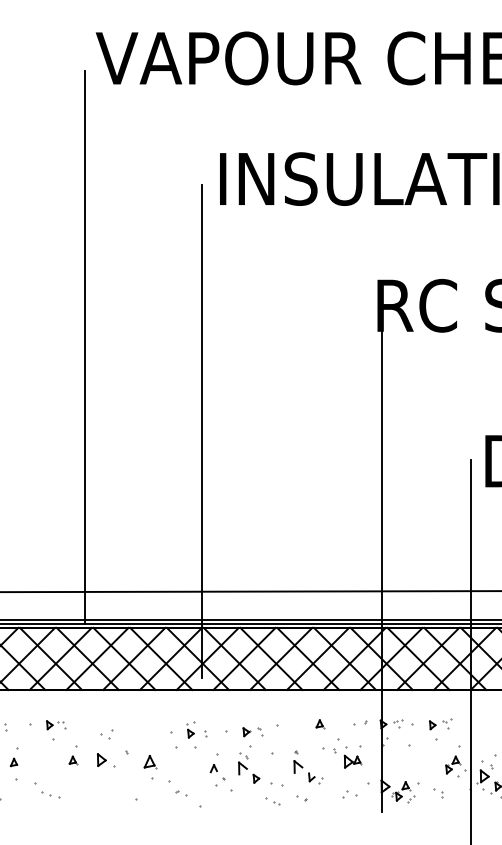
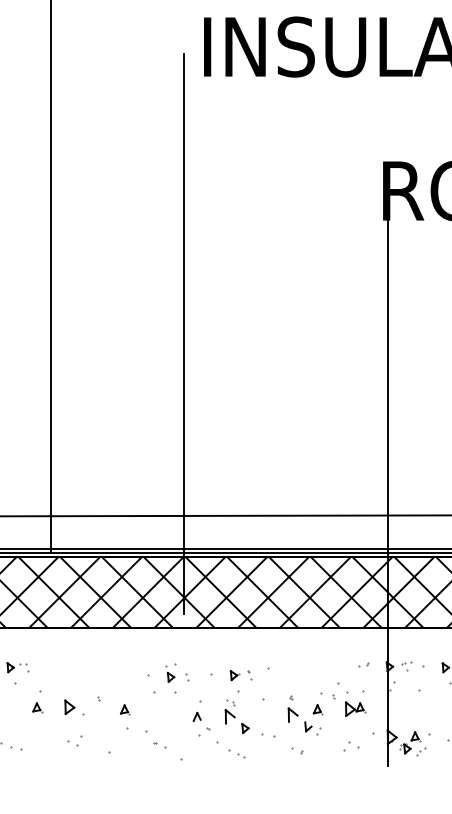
part: (360, 722) -> (363, 664), size x0.62
part: (320, 724) -> (318, 710), moved
part: (106, 734) -> (75, 740), moved
part: (150, 762) -> (125, 710), size x0.62
part: (272, 801) -> (236, 754), moved

